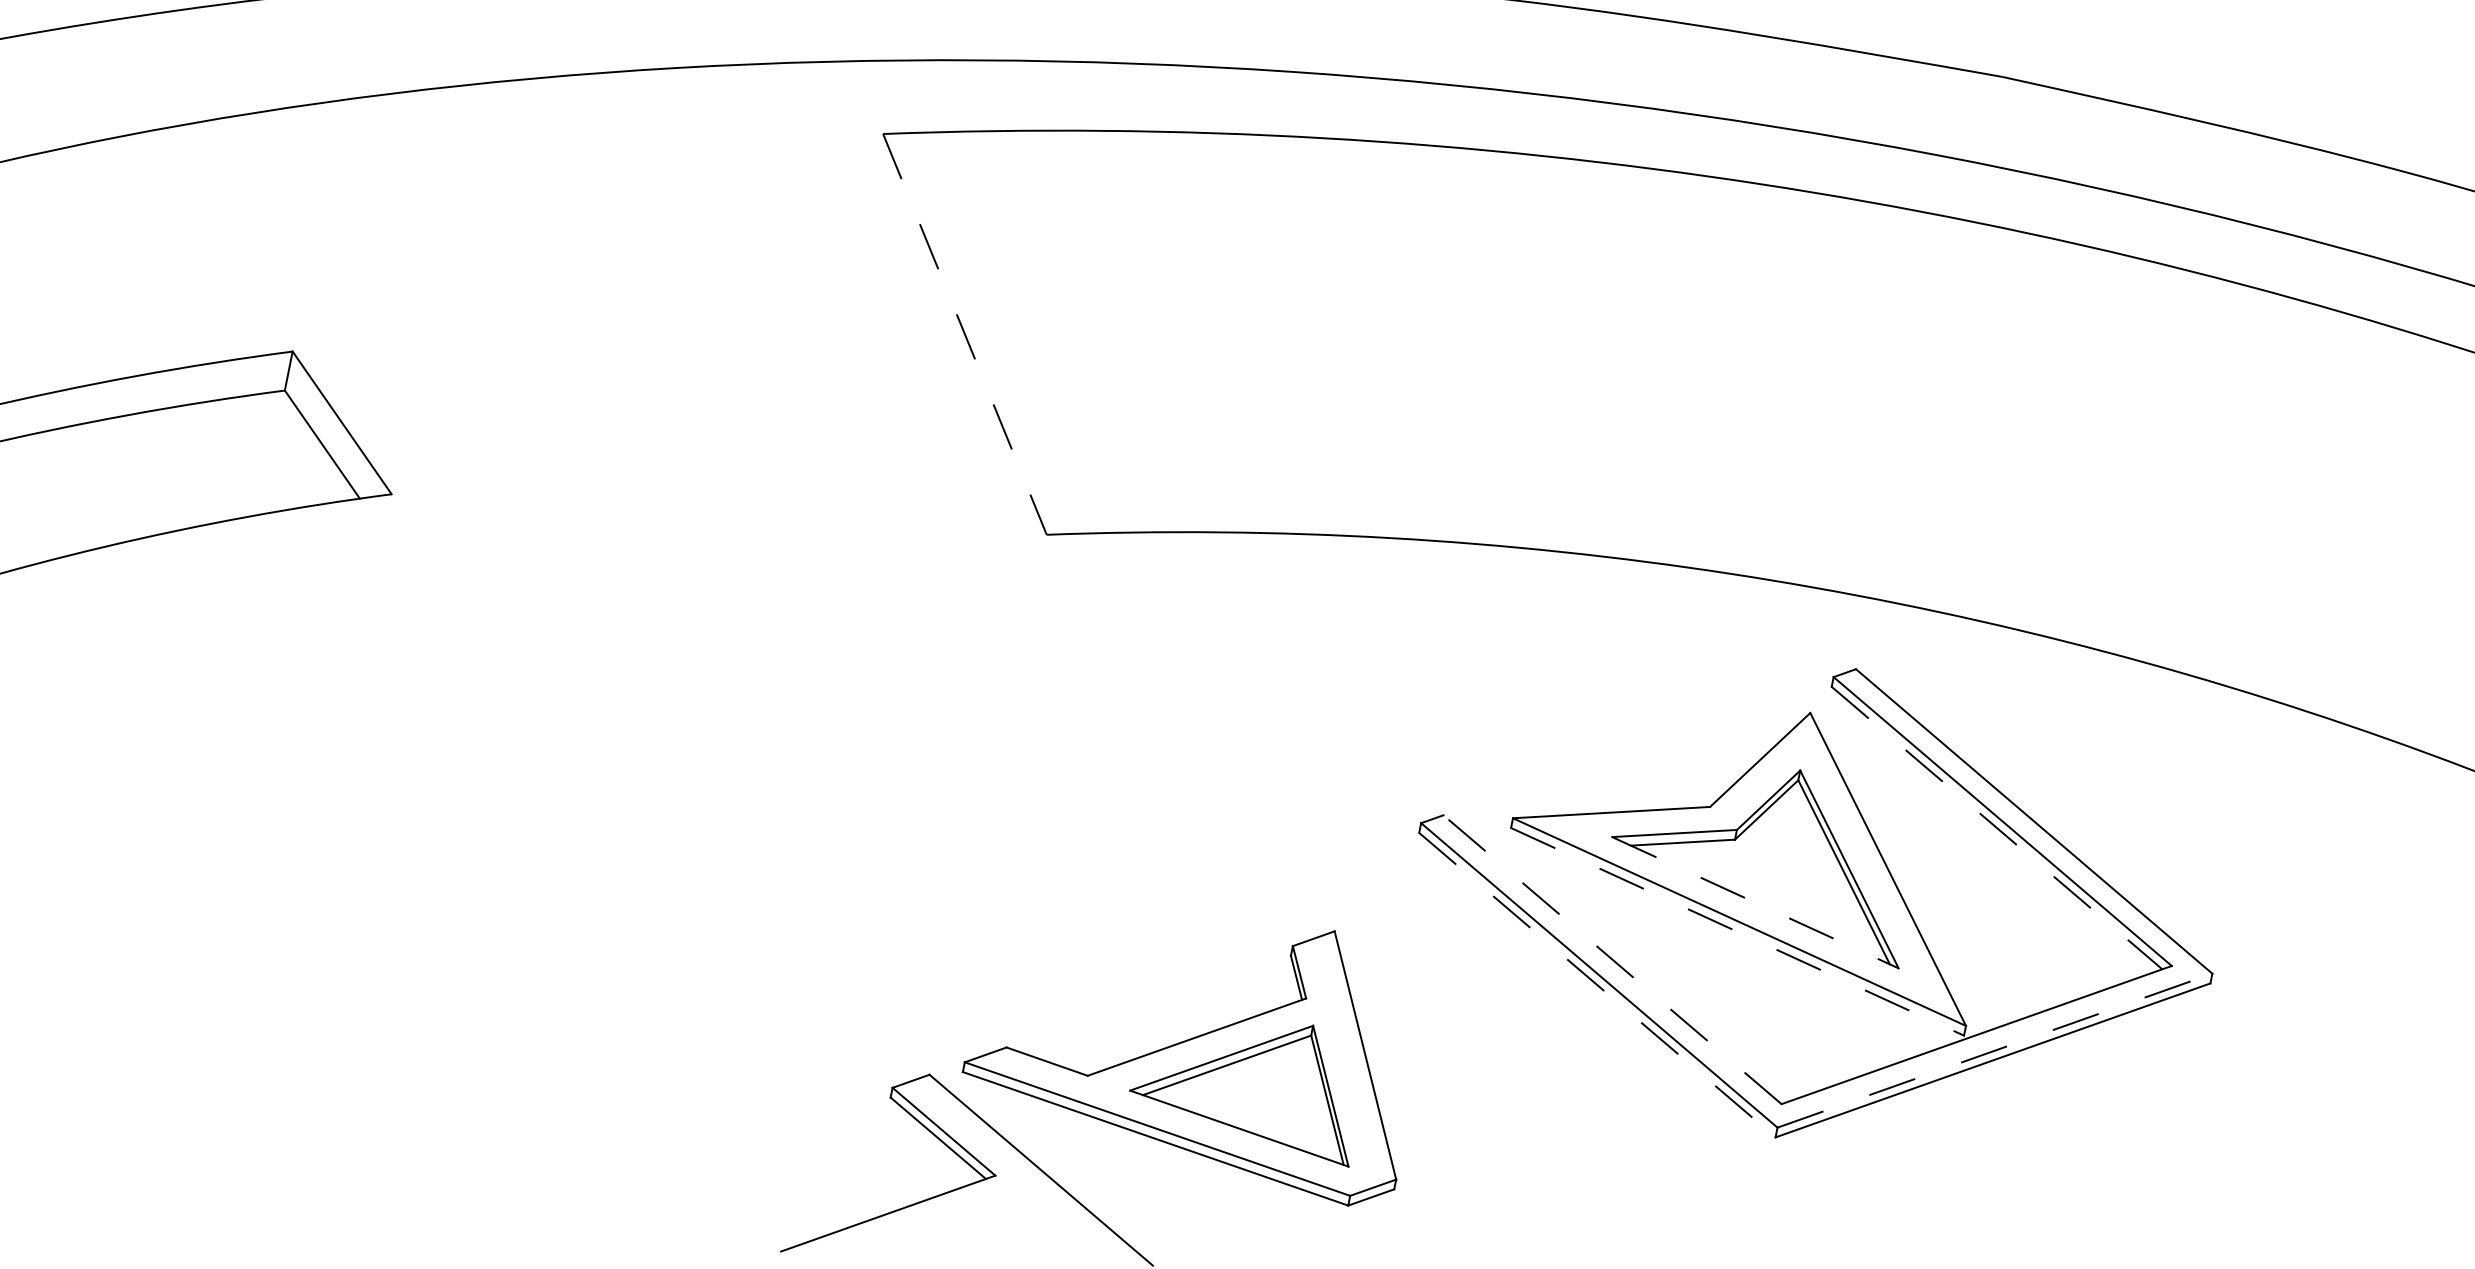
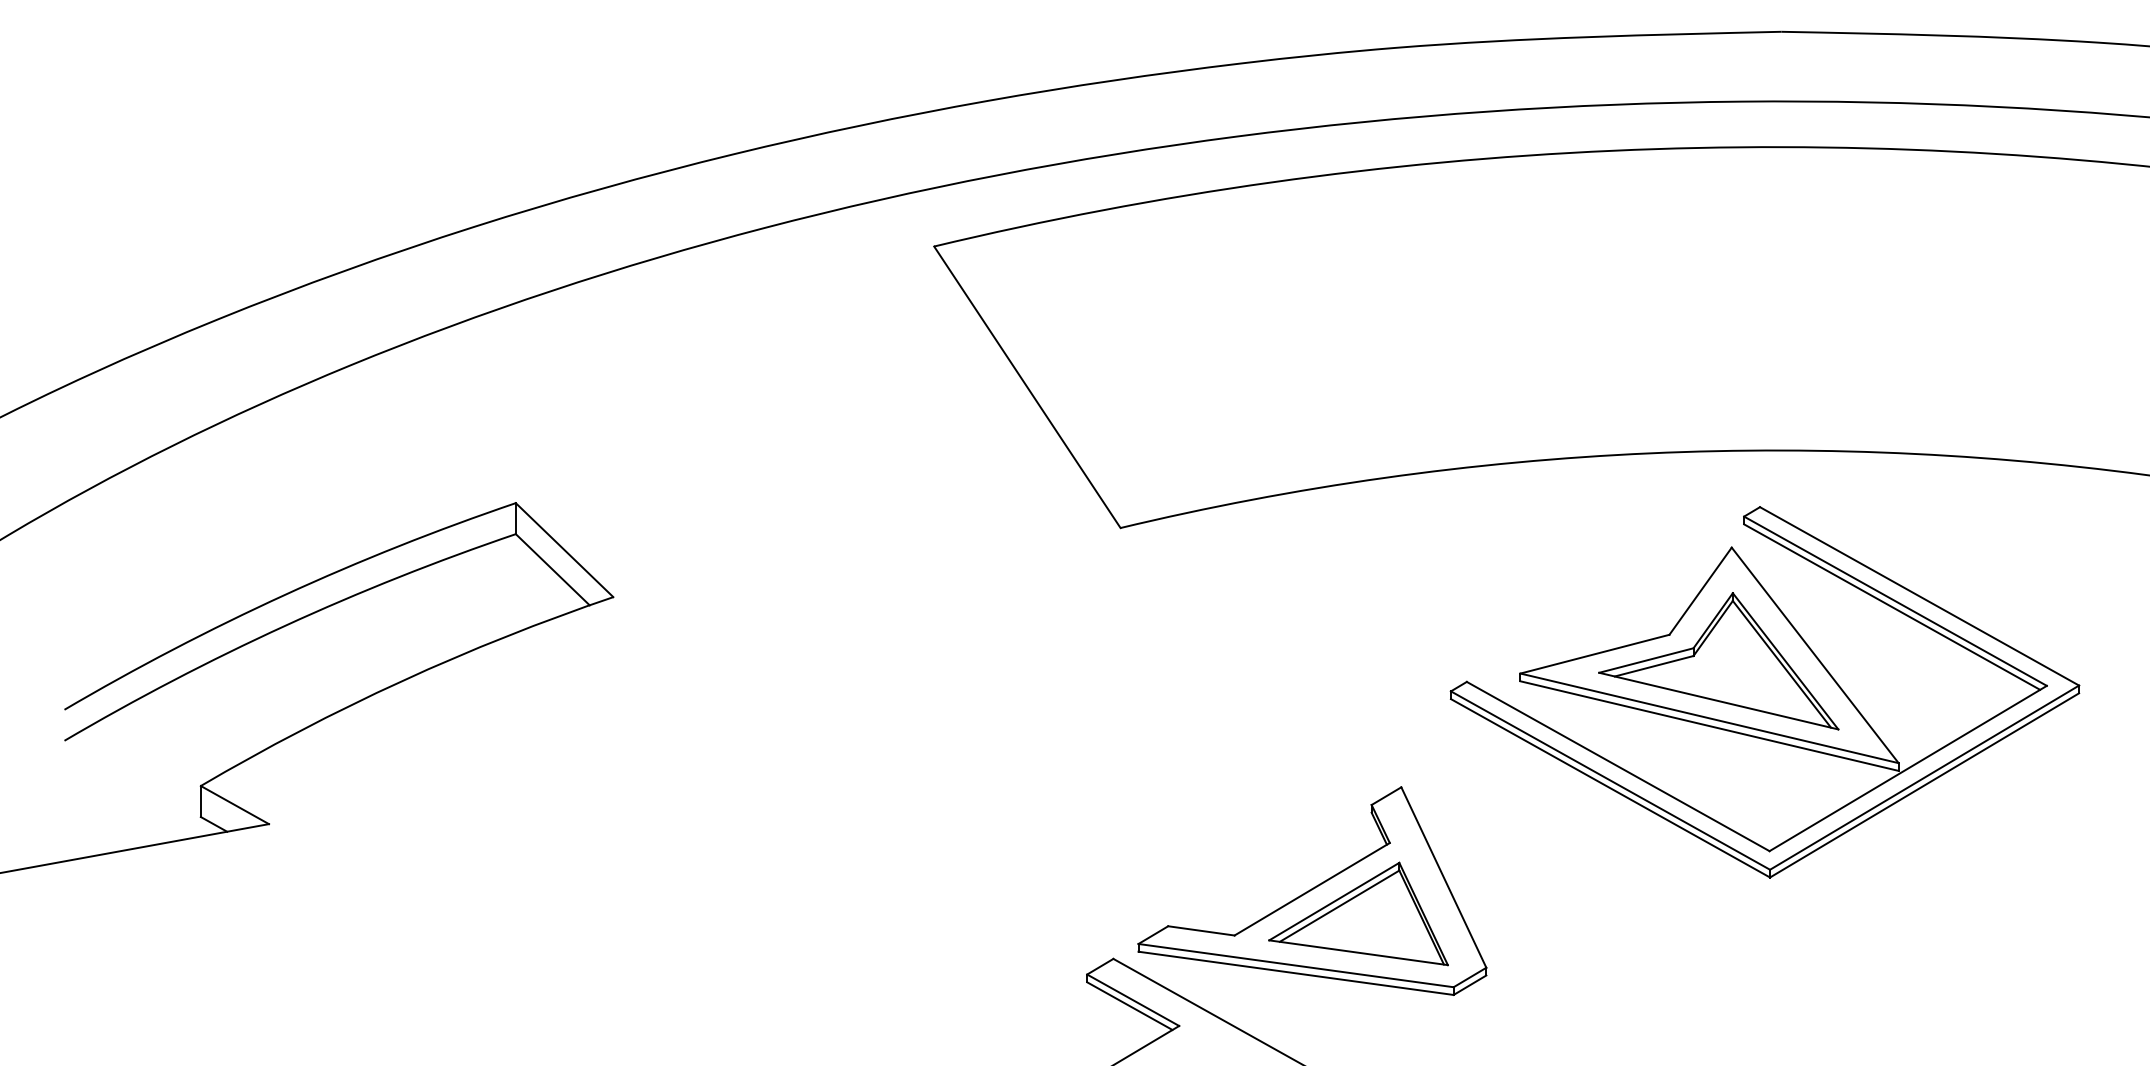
line: (965, 334) -> (1027, 387), dashed -> solid
line: (1997, 828) -> (1892, 607), dashed -> solid
line: (1754, 903) -> (1718, 701), dashed -> solid
line: (1738, 932) -> (1710, 726), dashed -> solid
line: (1611, 959) -> (1617, 766), dashed -> solid
line: (1597, 985) -> (1610, 788), dashed -> solid
line: (1994, 1050) -> (1924, 777), dashed -> solid

